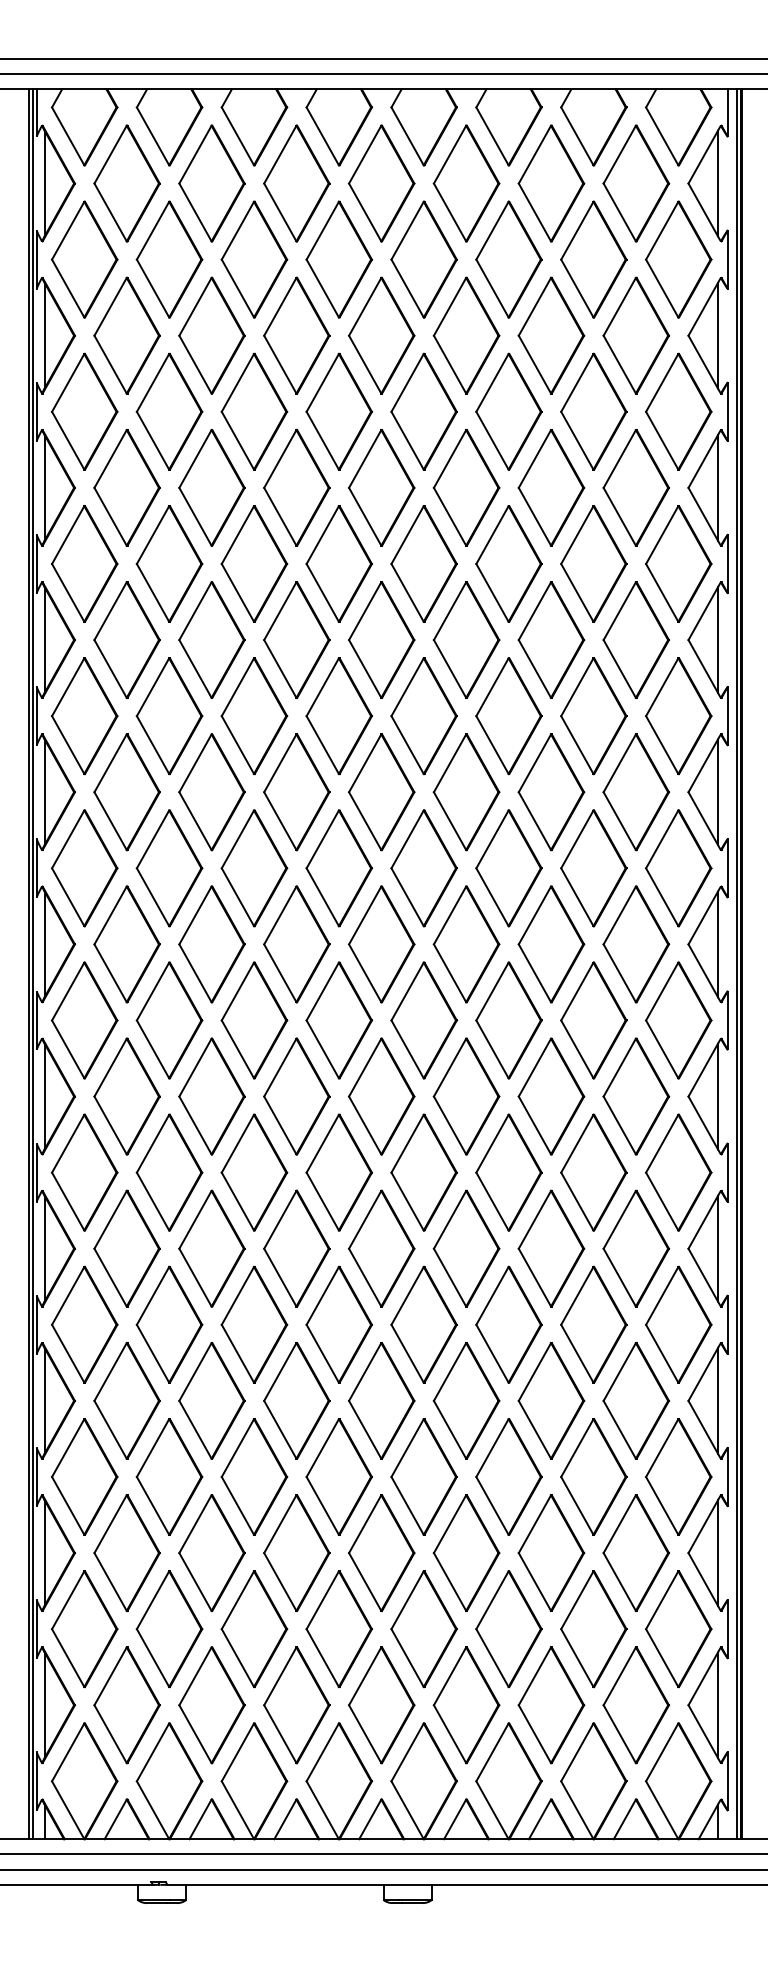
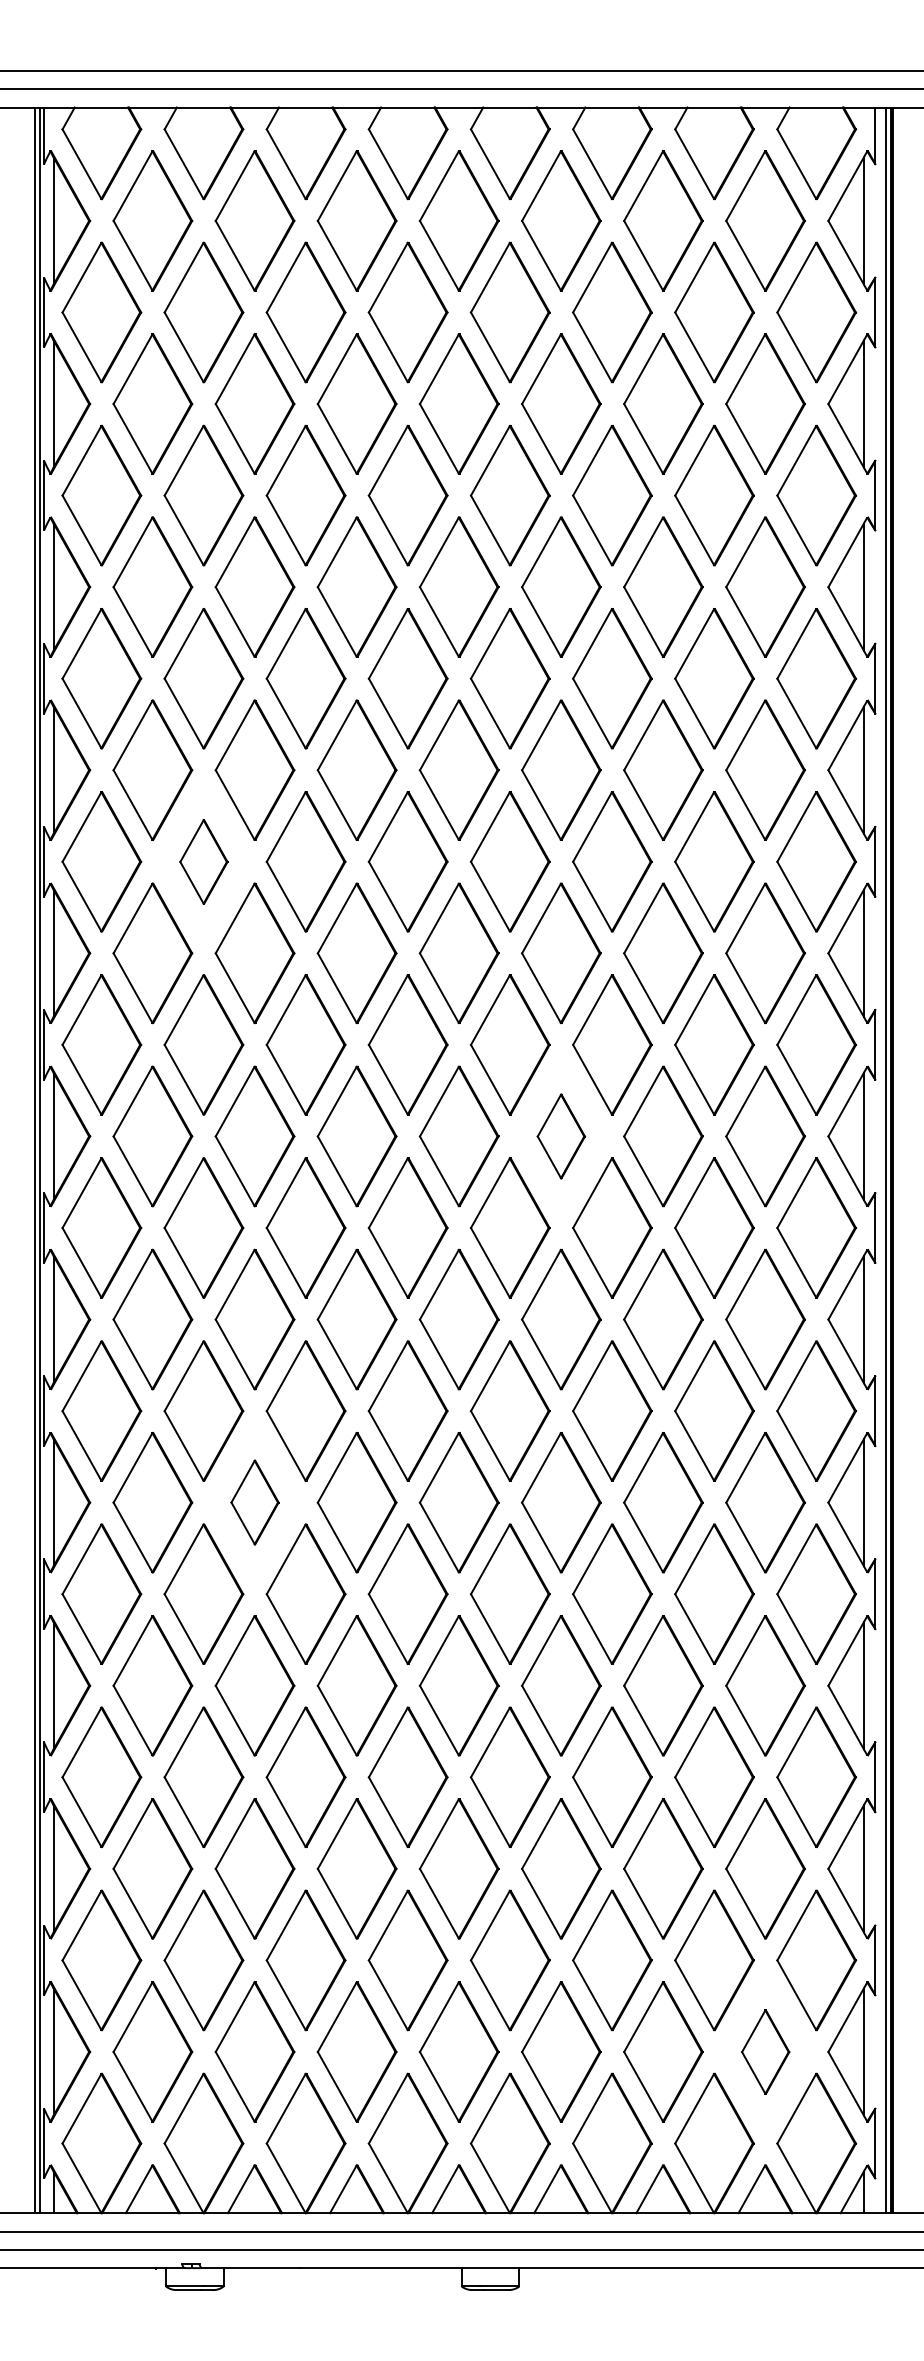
part: (169, 716) -> (203, 862), size x0.6
part: (466, 944) -> (561, 1136), size x0.6
part: (211, 1248) -> (254, 1502), size x0.6
part: (636, 1705) -> (765, 2052), size x0.6

